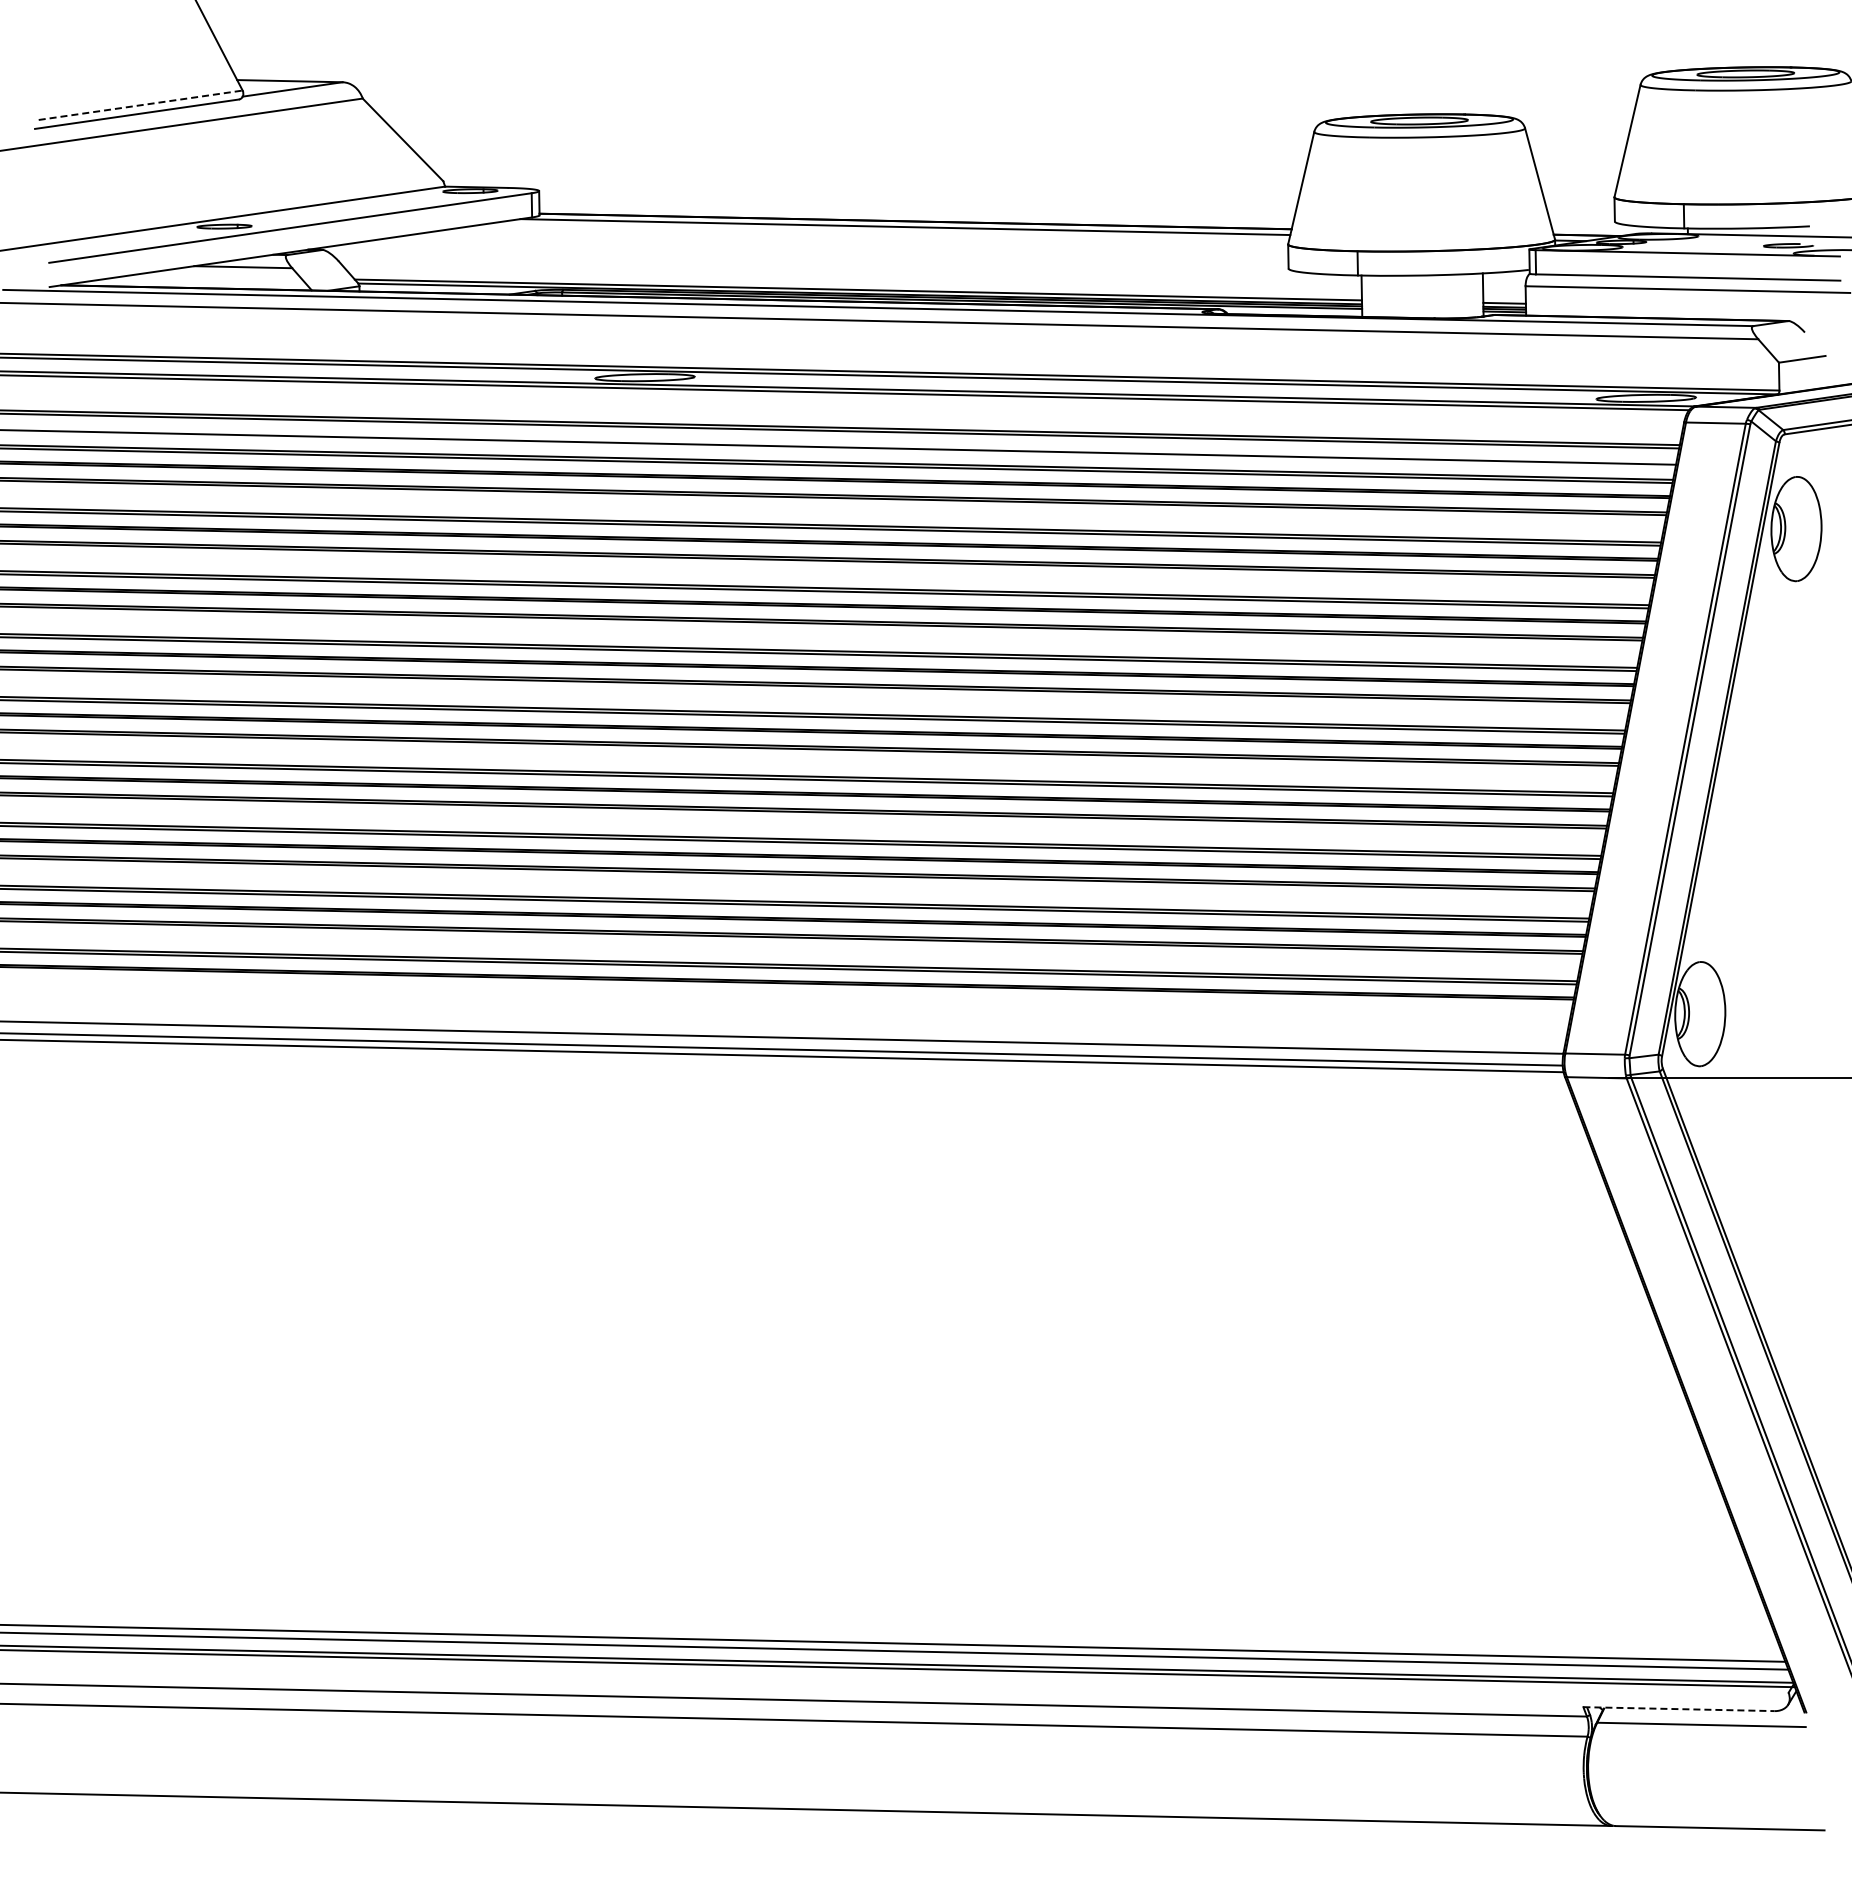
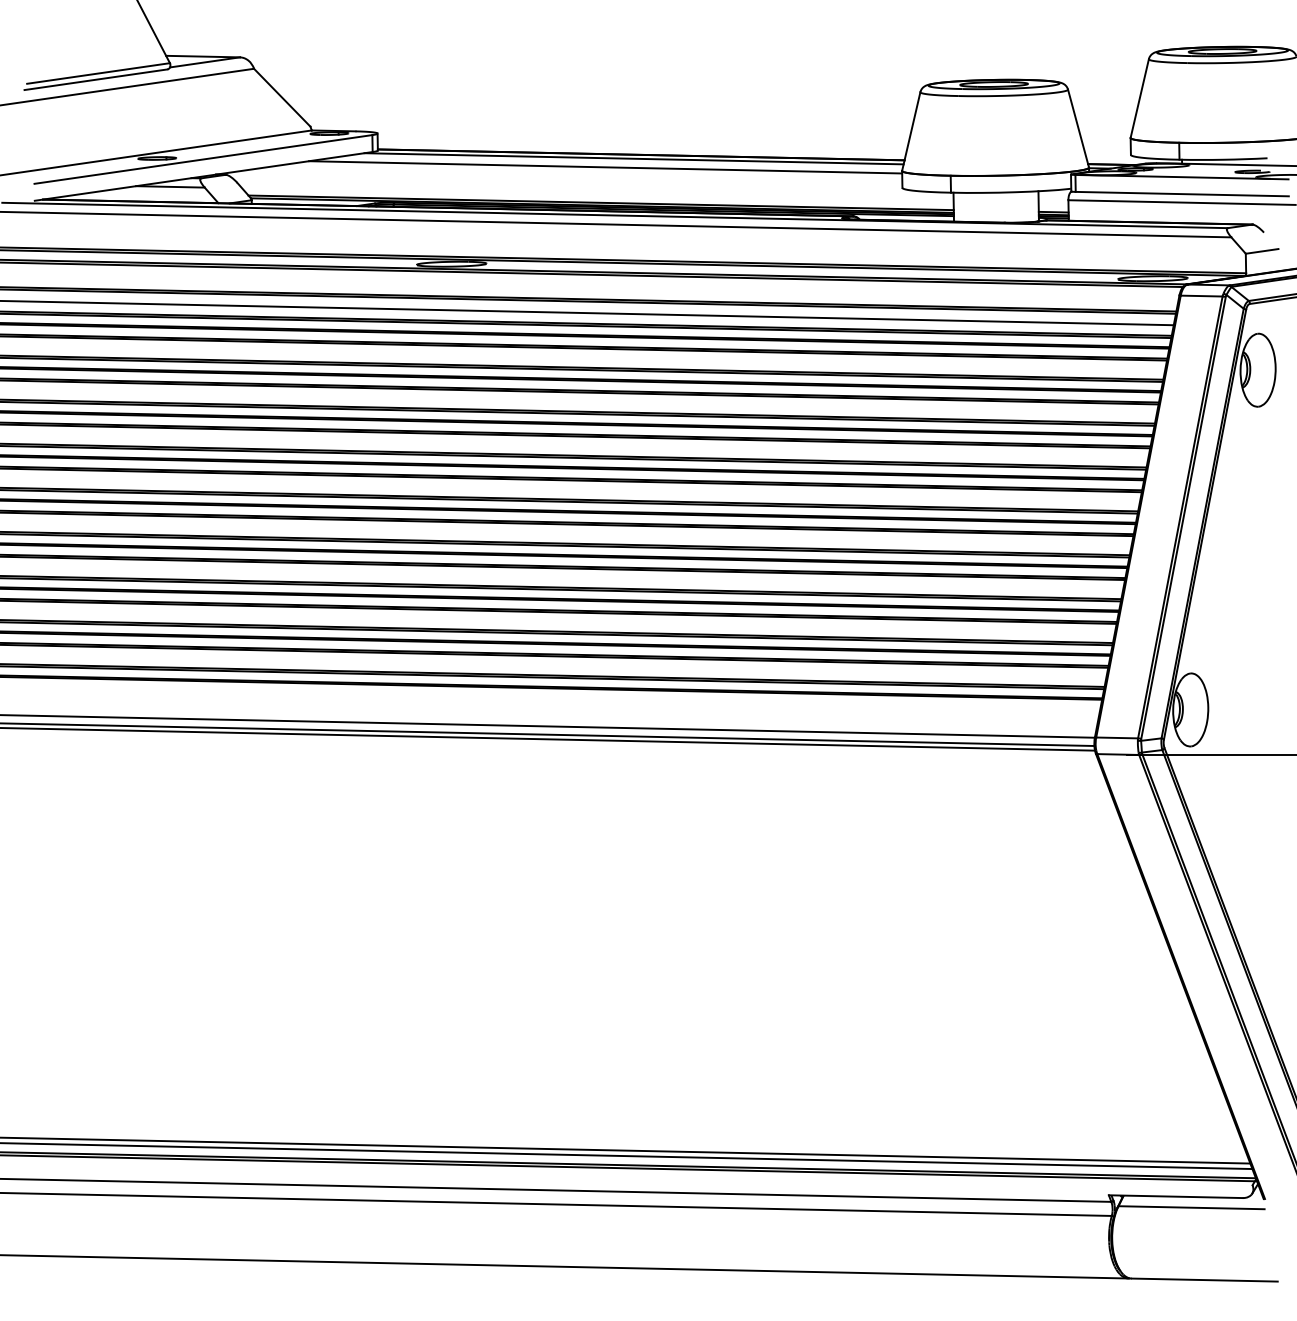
line: (141, 105) -> (99, 73), dashed -> solid
line: (864, 239) -> (605, 167), added
line: (1678, 1709) -> (1175, 1196), dashed -> solid

